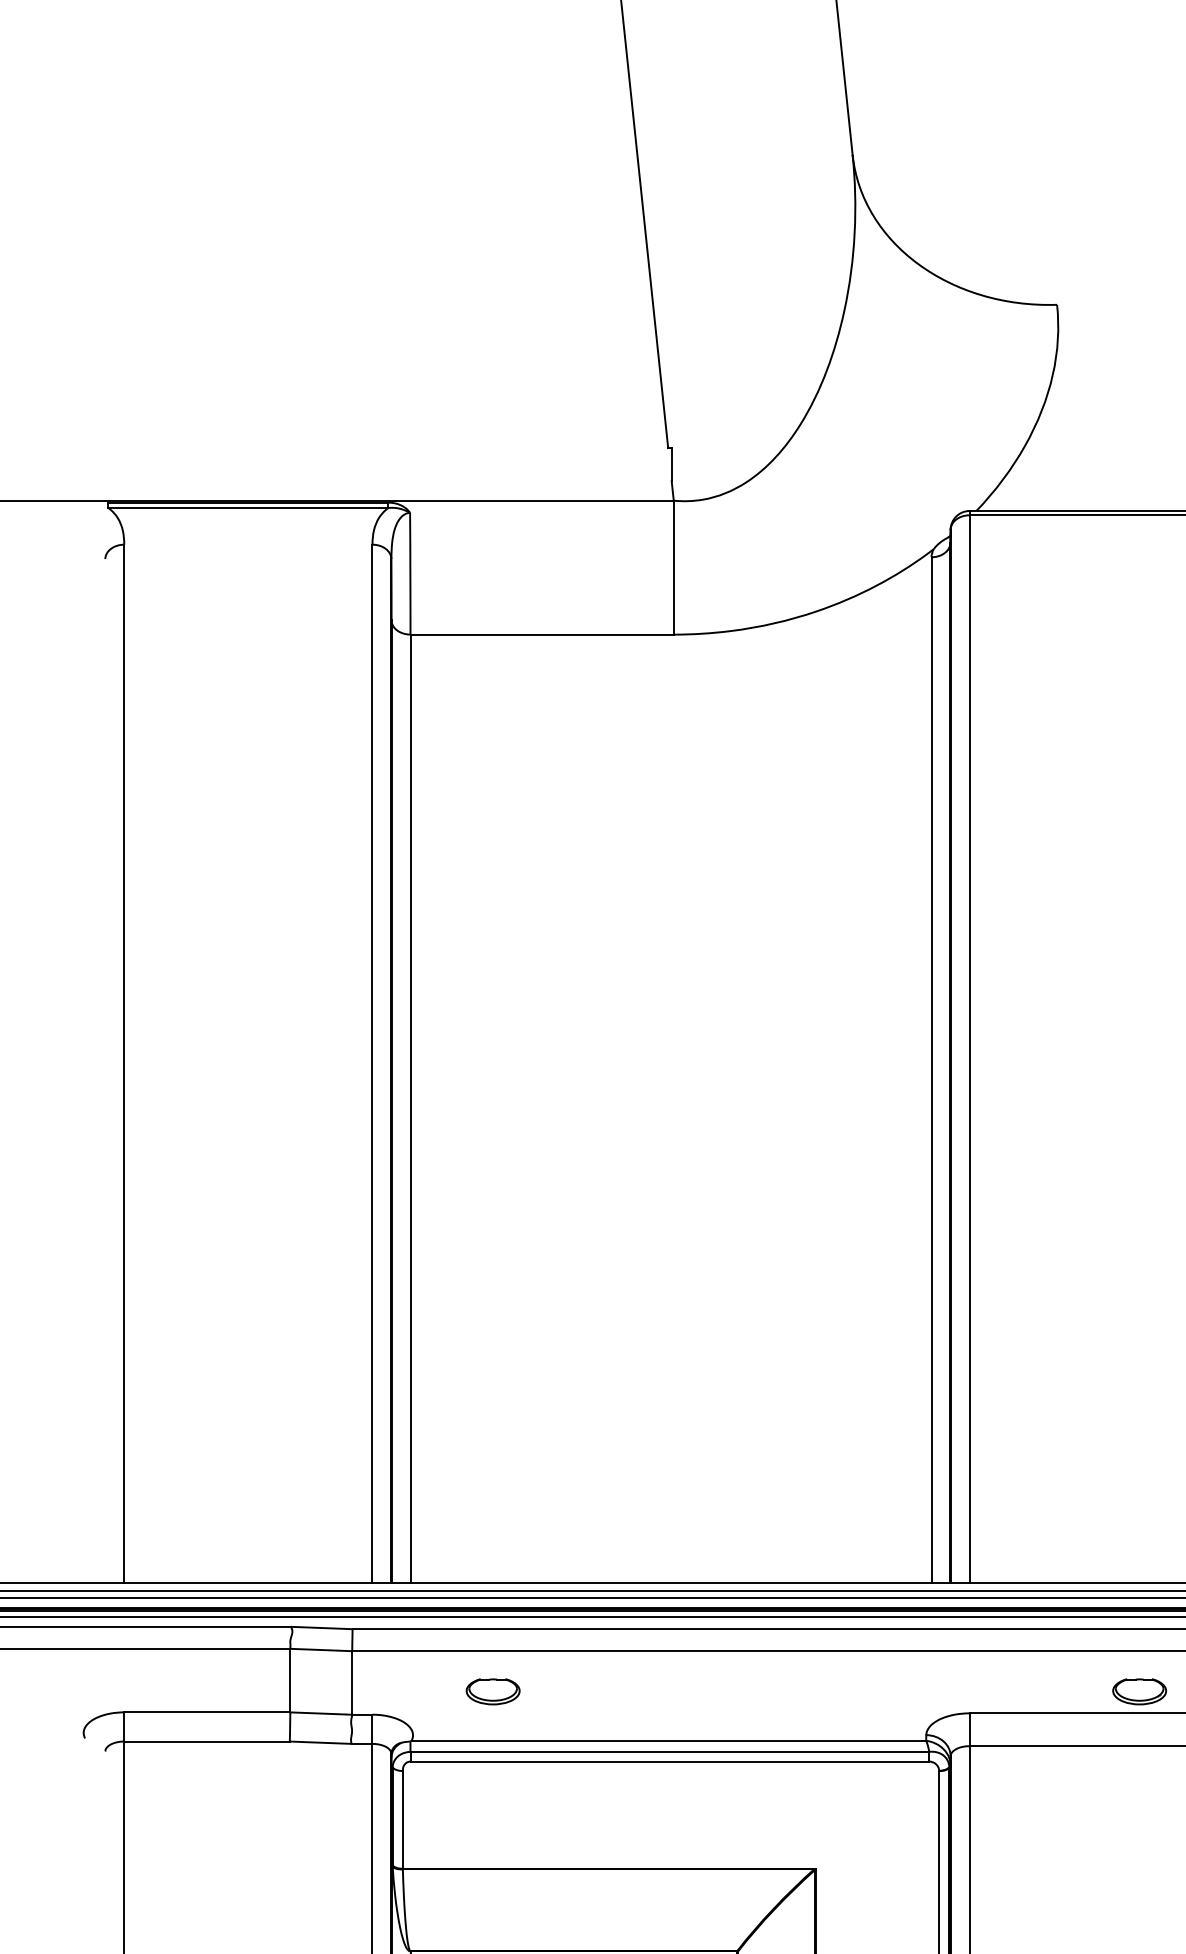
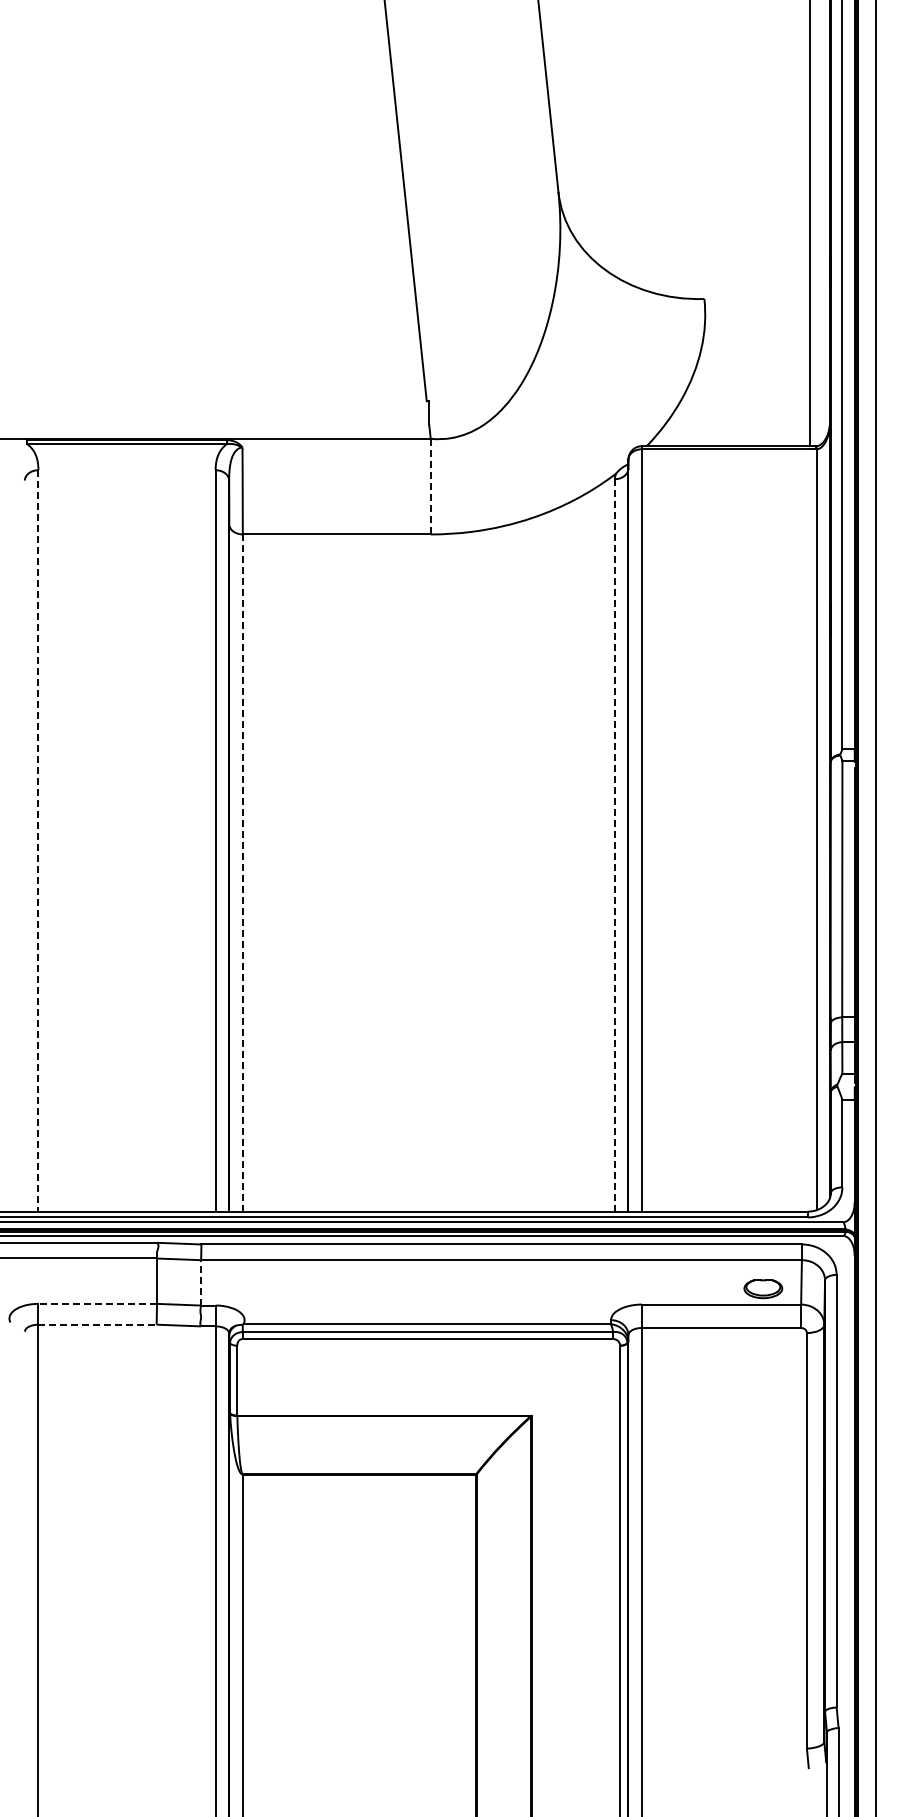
line: (673, 567) -> (430, 486), solid -> dashed
line: (124, 1063) -> (38, 840), solid -> dashed
line: (931, 1068) -> (614, 844), solid -> dashed
line: (410, 1109) -> (242, 873), solid -> dashed
line: (352, 1682) -> (201, 1282), solid -> dashed
part: (492, 1692) -> (301, 1289), removed
line: (206, 1711) -> (97, 1303), solid -> dashed
line: (208, 1741) -> (98, 1324), solid -> dashed

